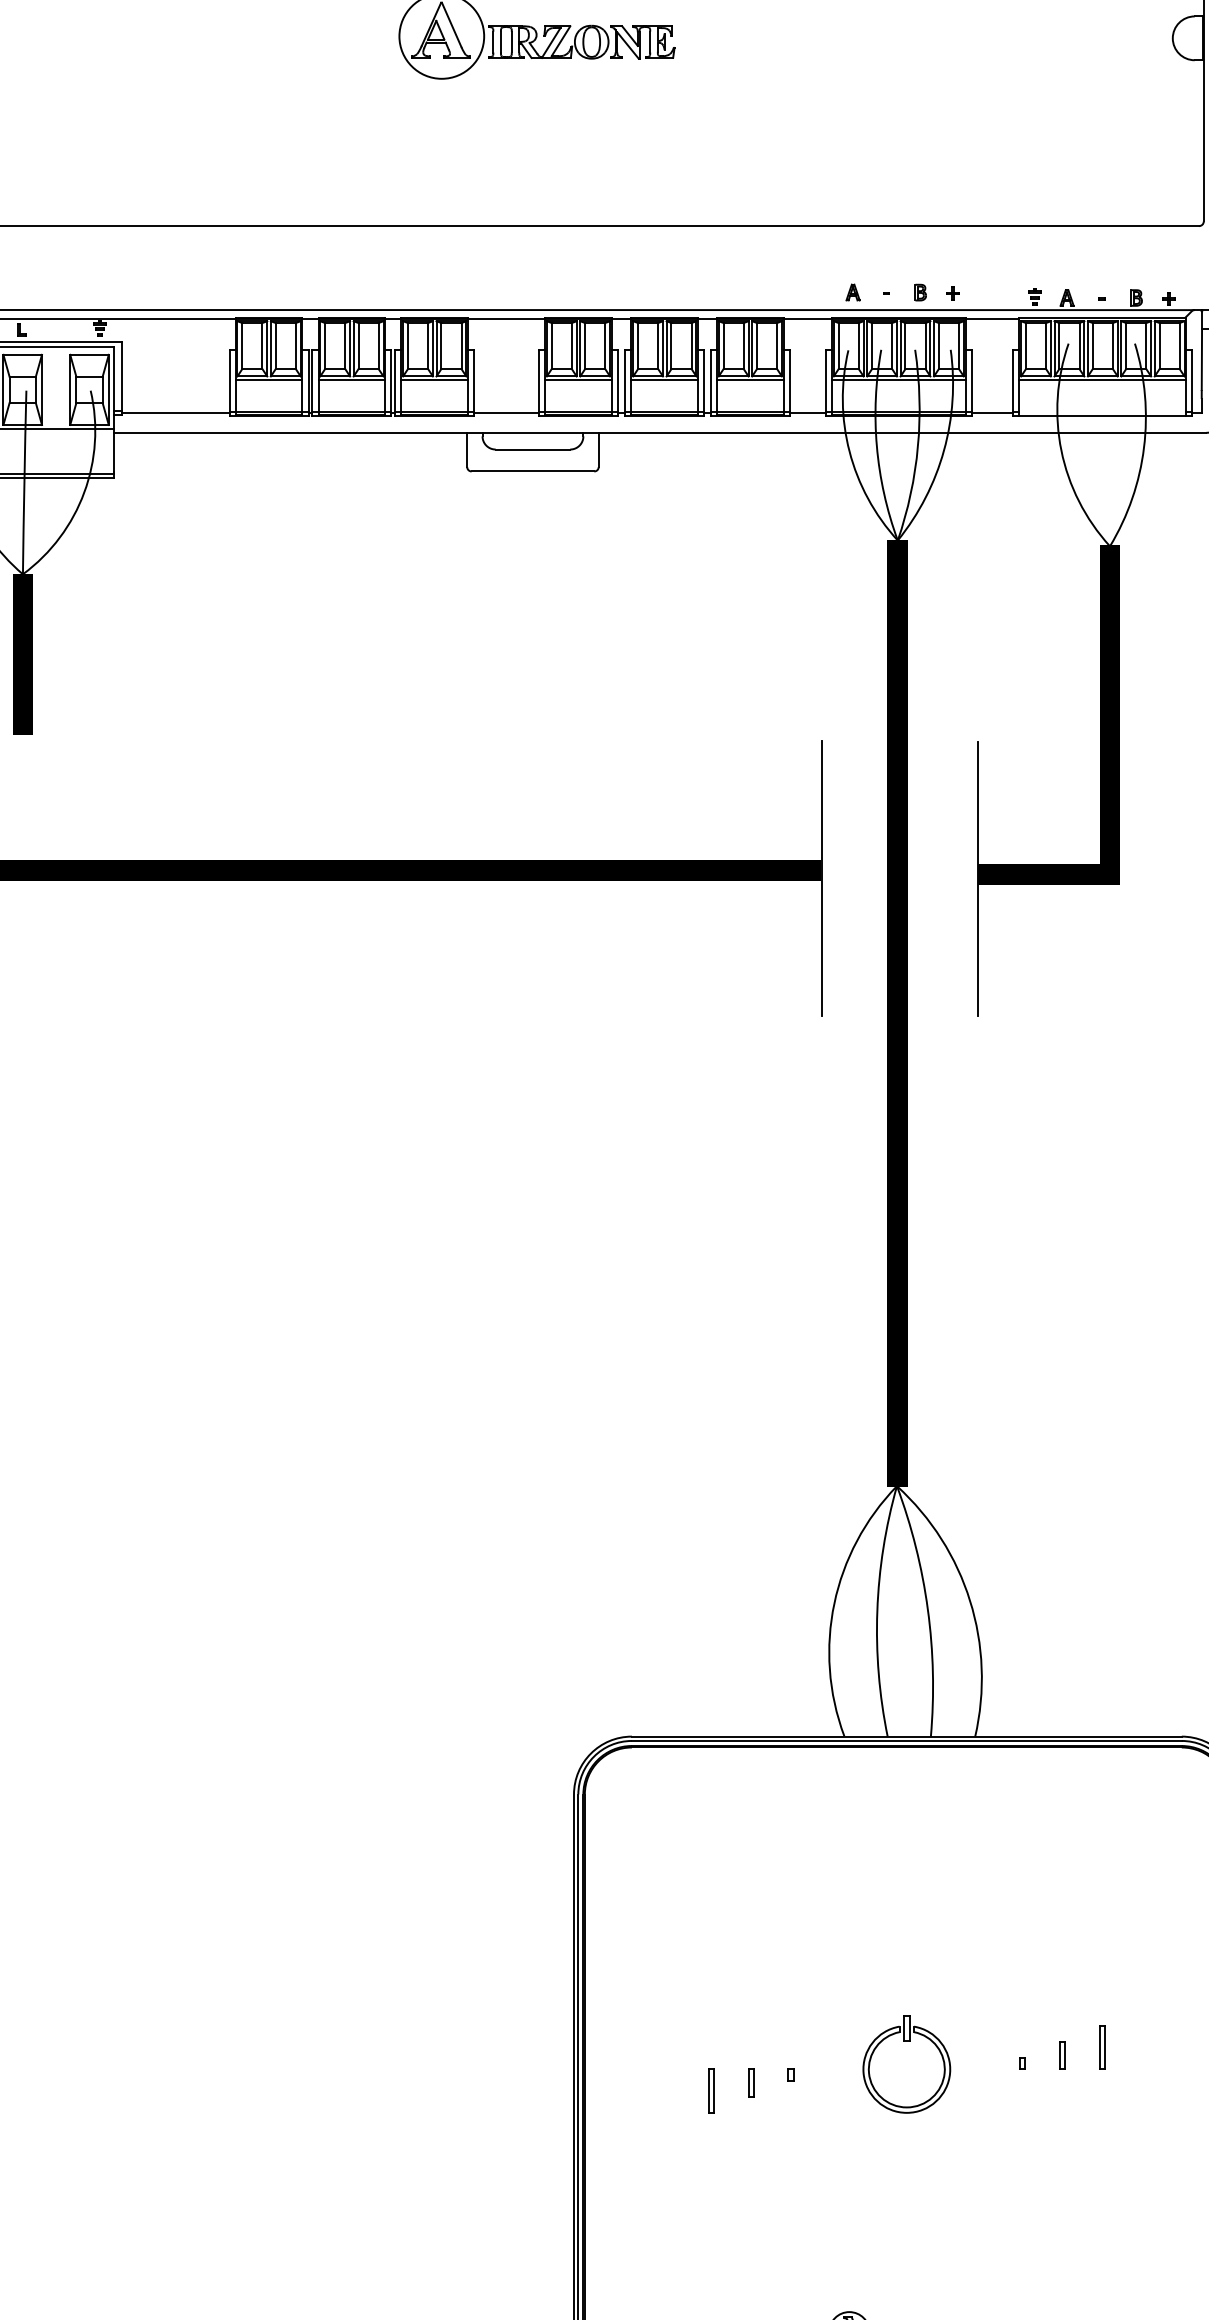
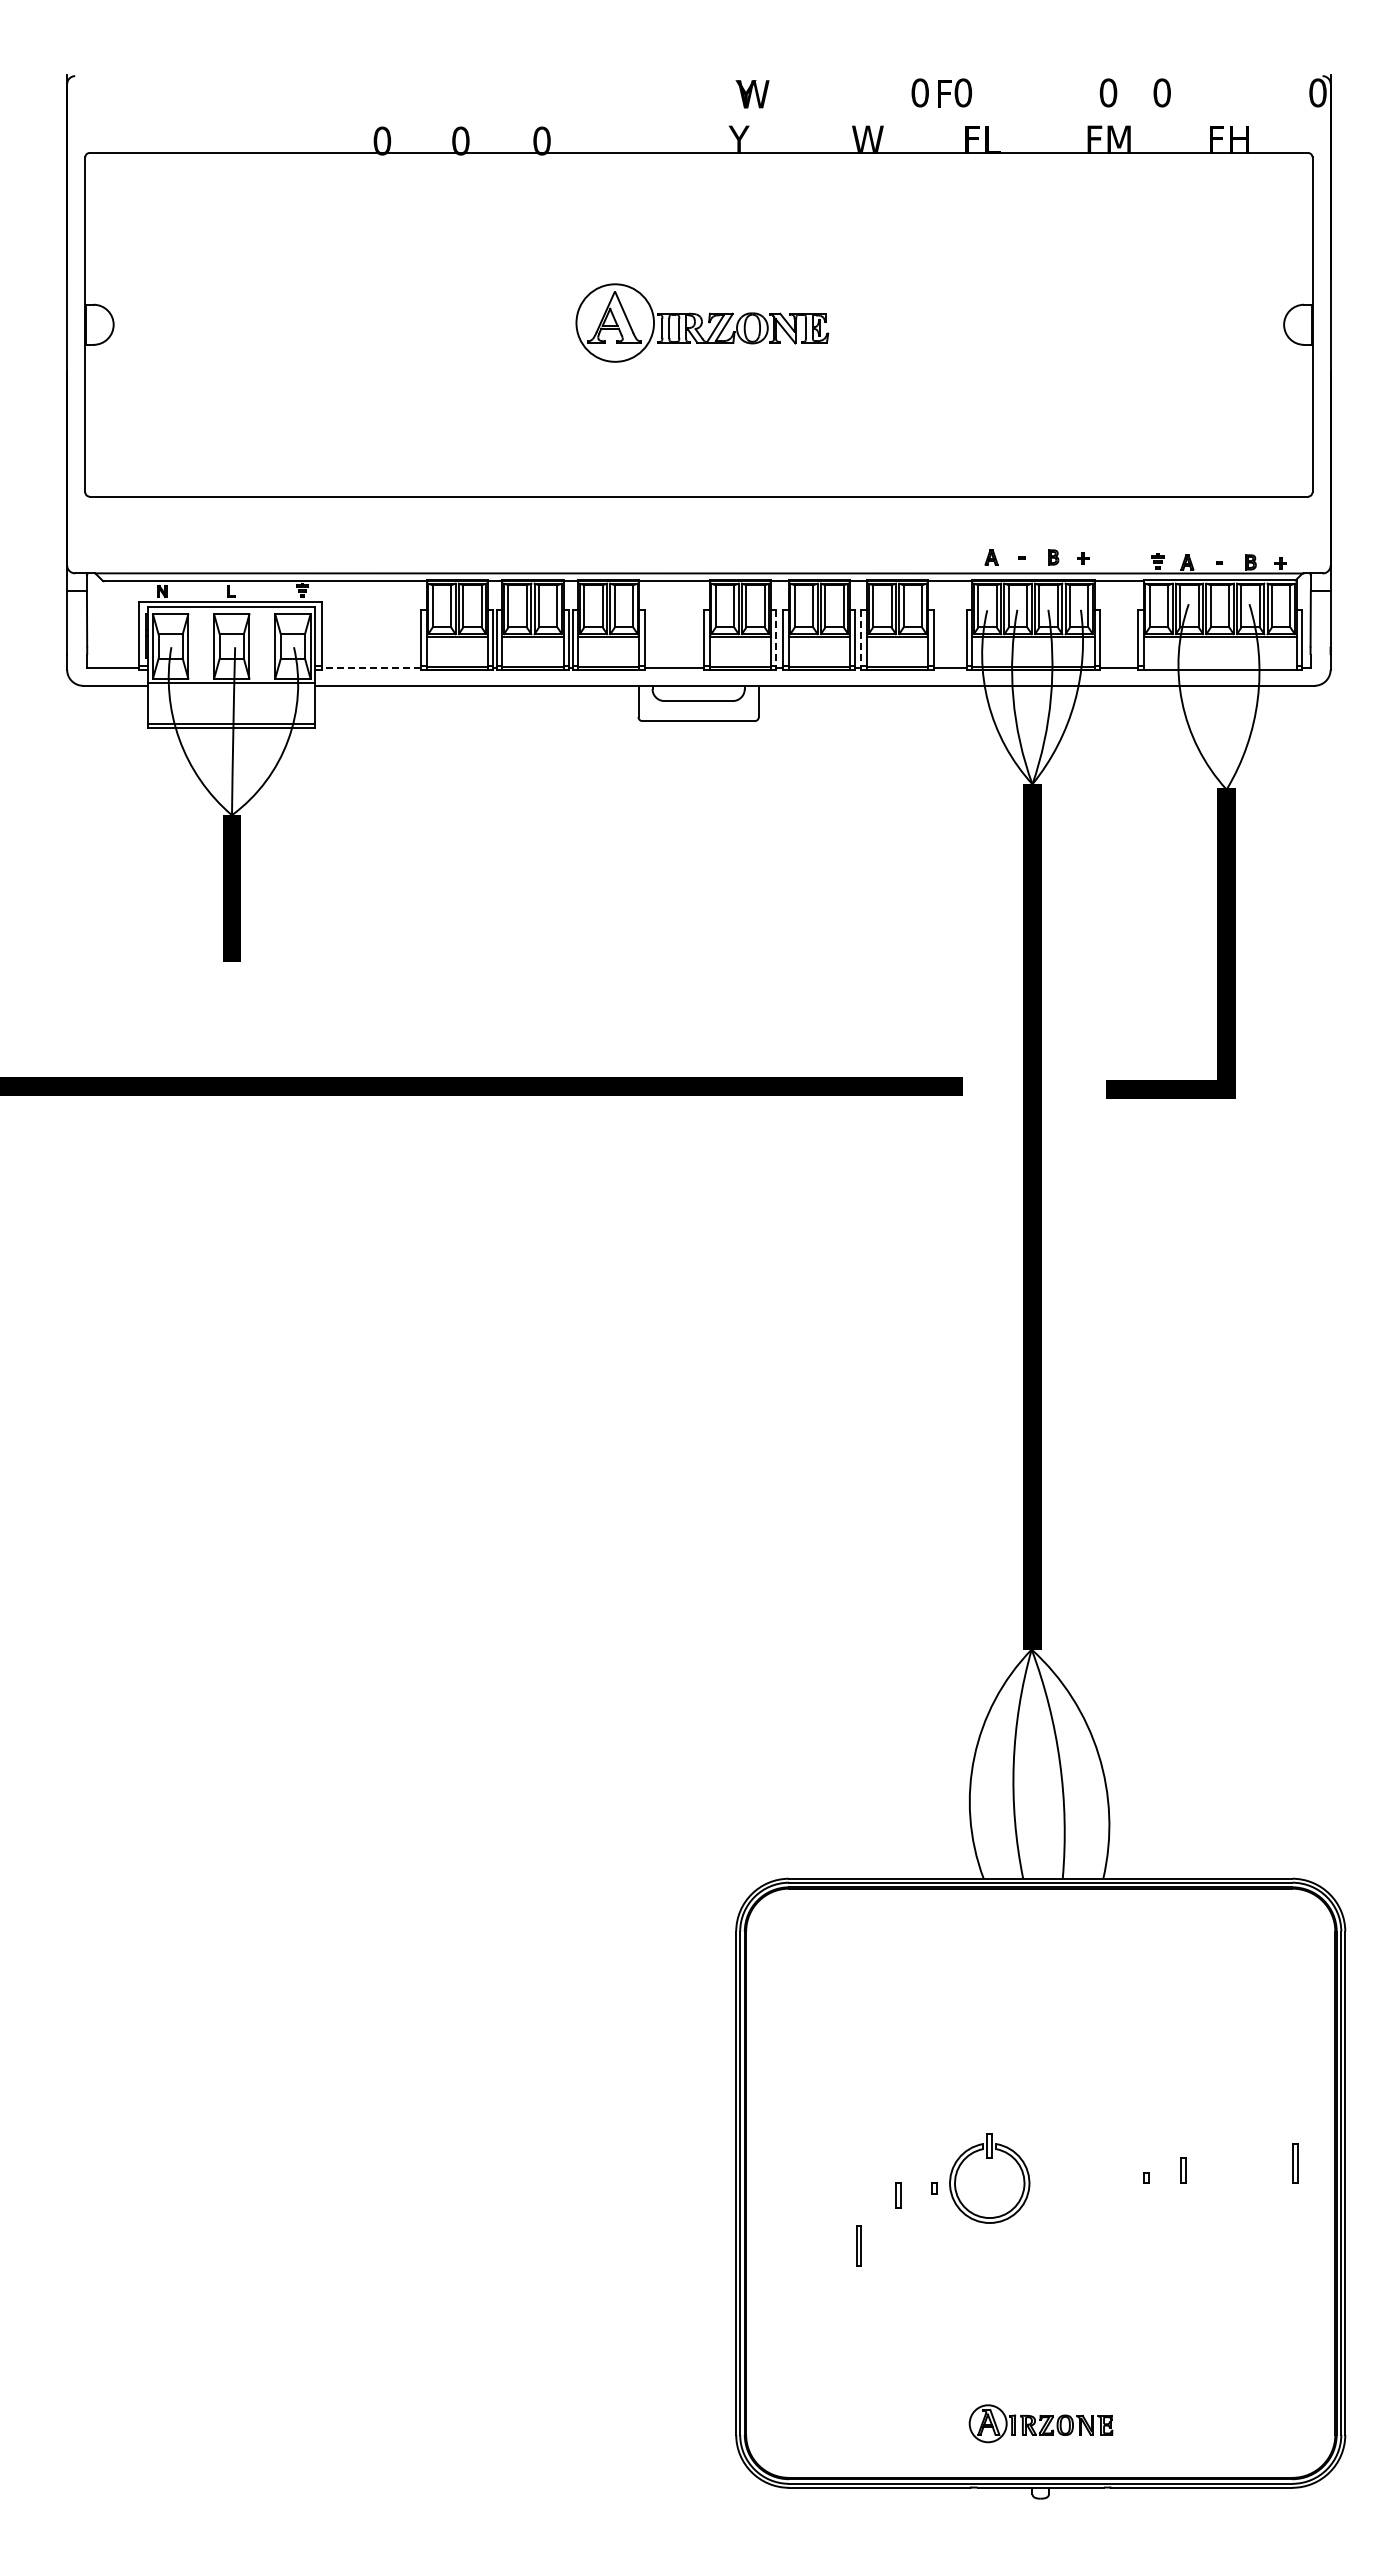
line: (618, 381) -> (776, 638), solid -> dashed
line: (710, 381) -> (861, 638), solid -> dashed
line: (175, 412) -> (371, 667), solid -> dashed
line: (821, 878) -> (962, 1093), removed
line: (977, 878) -> (1105, 1093), removed
part: (906, 2042) -> (989, 2158), moved
part: (1102, 2047) -> (1295, 2163), moved
part: (710, 2090) -> (858, 2245), moved

